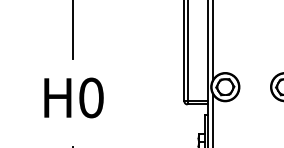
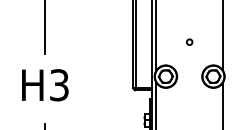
circle: (254, 42) -> (189, 41), added
text: (91, 98) -> (59, 85), H0 -> H3

